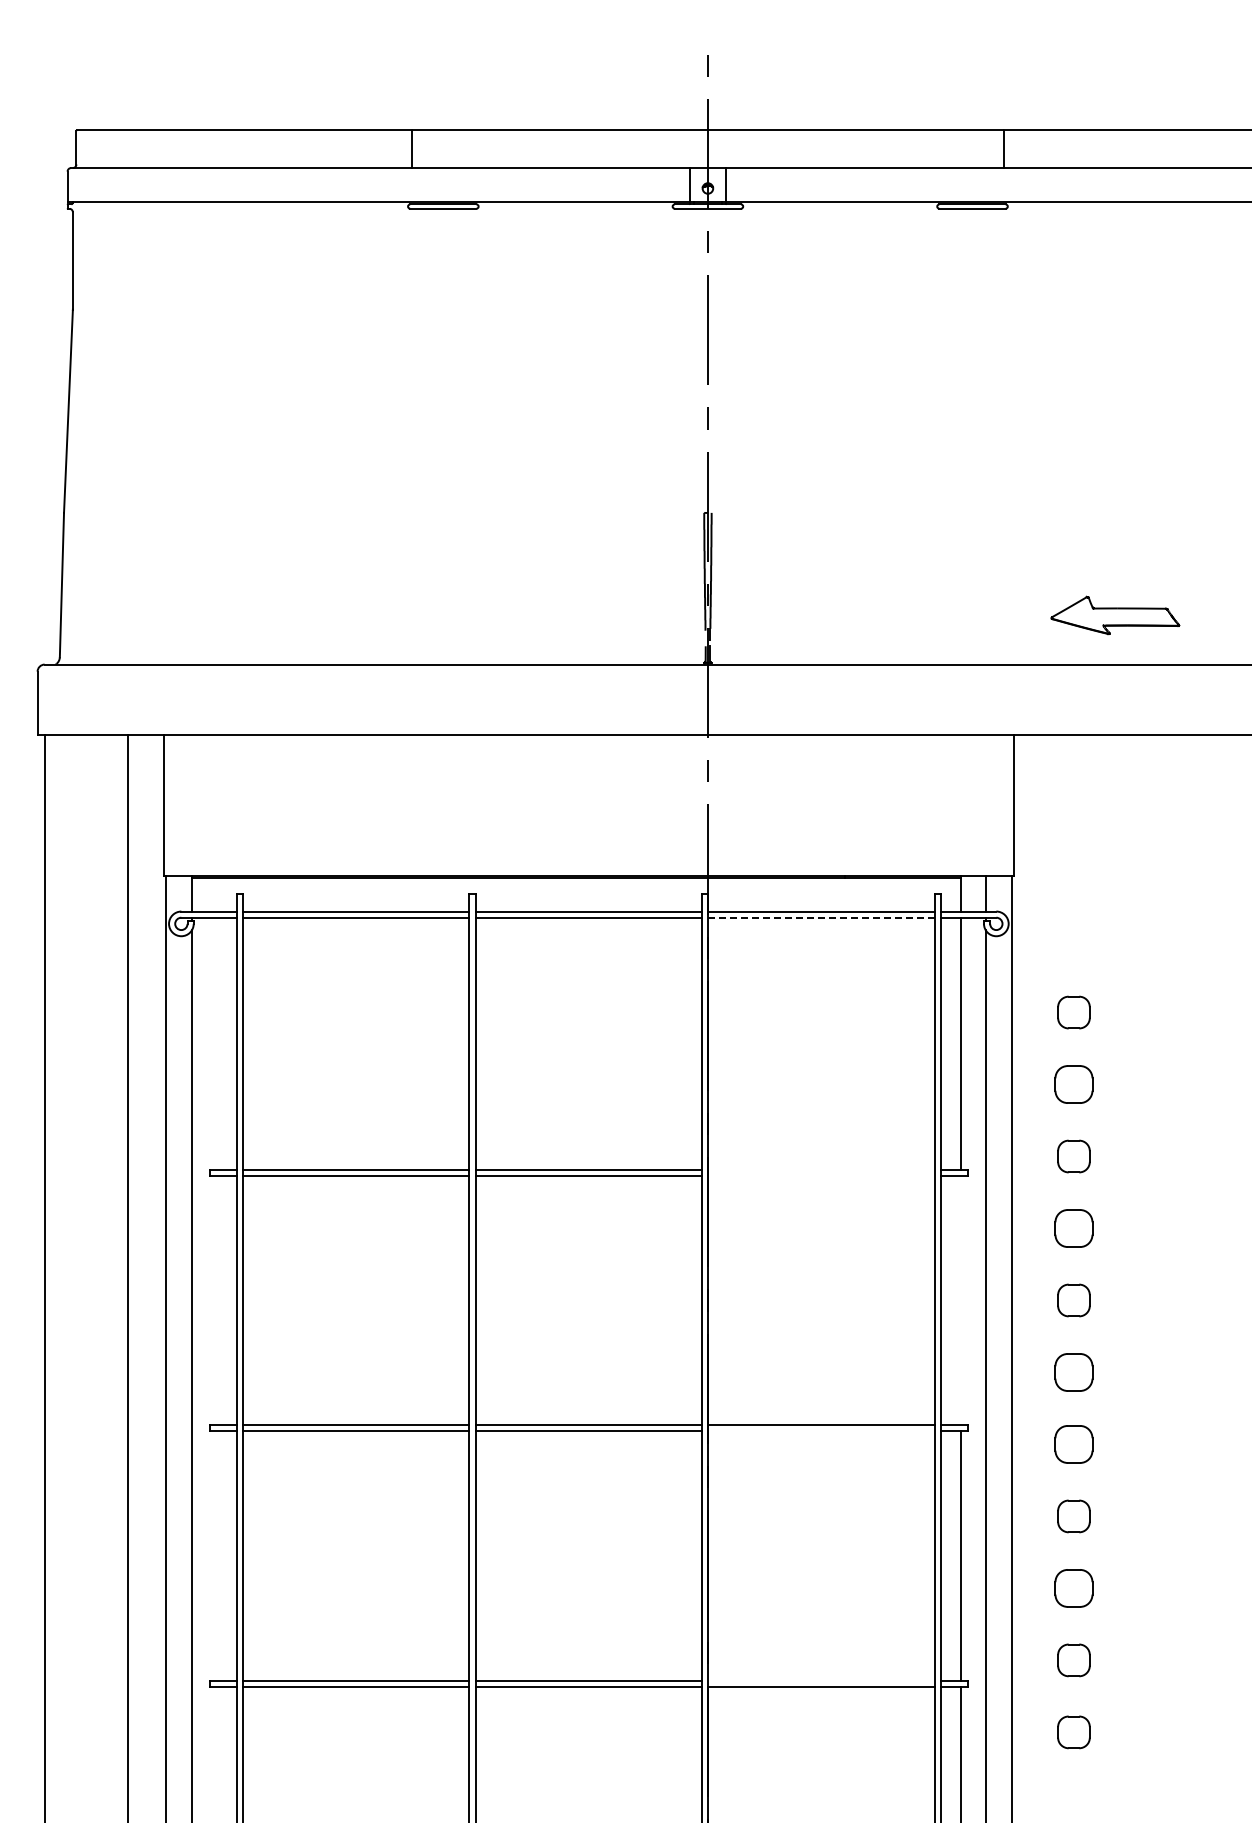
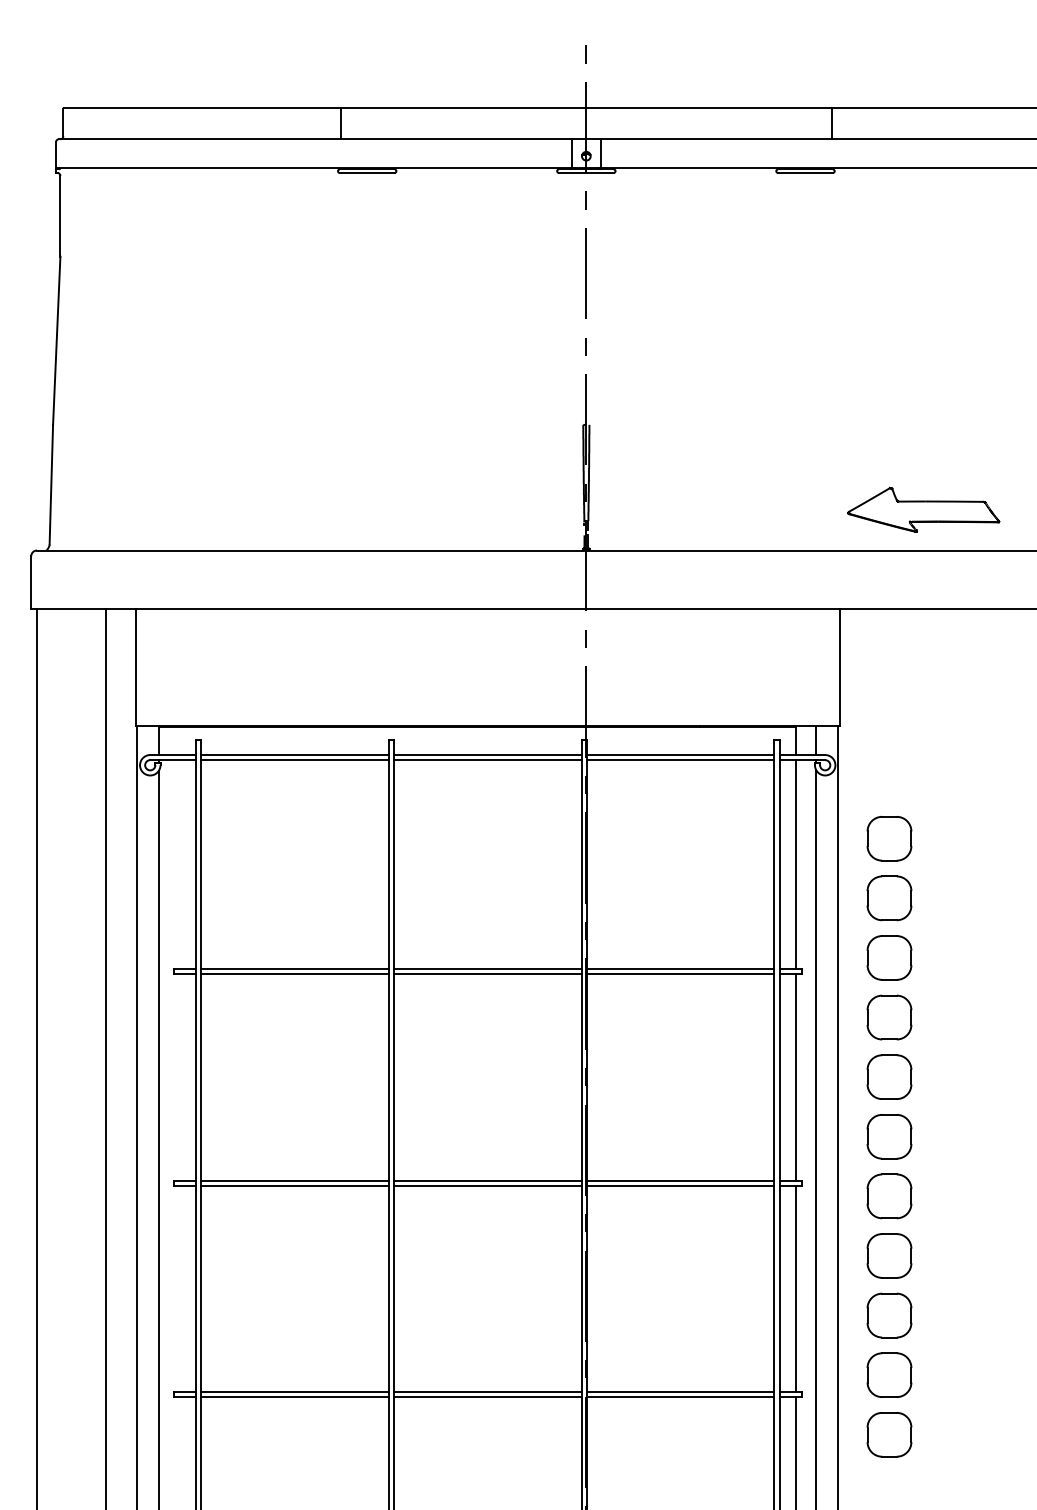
part: (1115, 615) -> (923, 509), size x1.43
line: (822, 917) -> (681, 759), dashed -> solid
part: (1073, 1012) -> (889, 838), size x1.67
part: (1073, 1084) -> (889, 898), size x1.43
part: (1073, 1156) -> (889, 957), size x1.67
line: (821, 1169) -> (680, 968), added
line: (821, 1175) -> (680, 973), added
part: (1073, 1228) -> (889, 1017), size x1.43
line: (961, 1300) -> (796, 1077), added
part: (1073, 1300) -> (889, 1077), size x1.67
part: (1073, 1372) -> (889, 1136), size x1.43
line: (821, 1431) -> (680, 1185), added
part: (1073, 1444) -> (889, 1196), size x1.43
part: (1073, 1516) -> (889, 1256), size x1.67
part: (1073, 1588) -> (889, 1315), size x1.43
part: (1073, 1660) -> (889, 1375), size x1.67
line: (821, 1681) -> (680, 1392), added
part: (1073, 1732) -> (889, 1434), size x1.67

